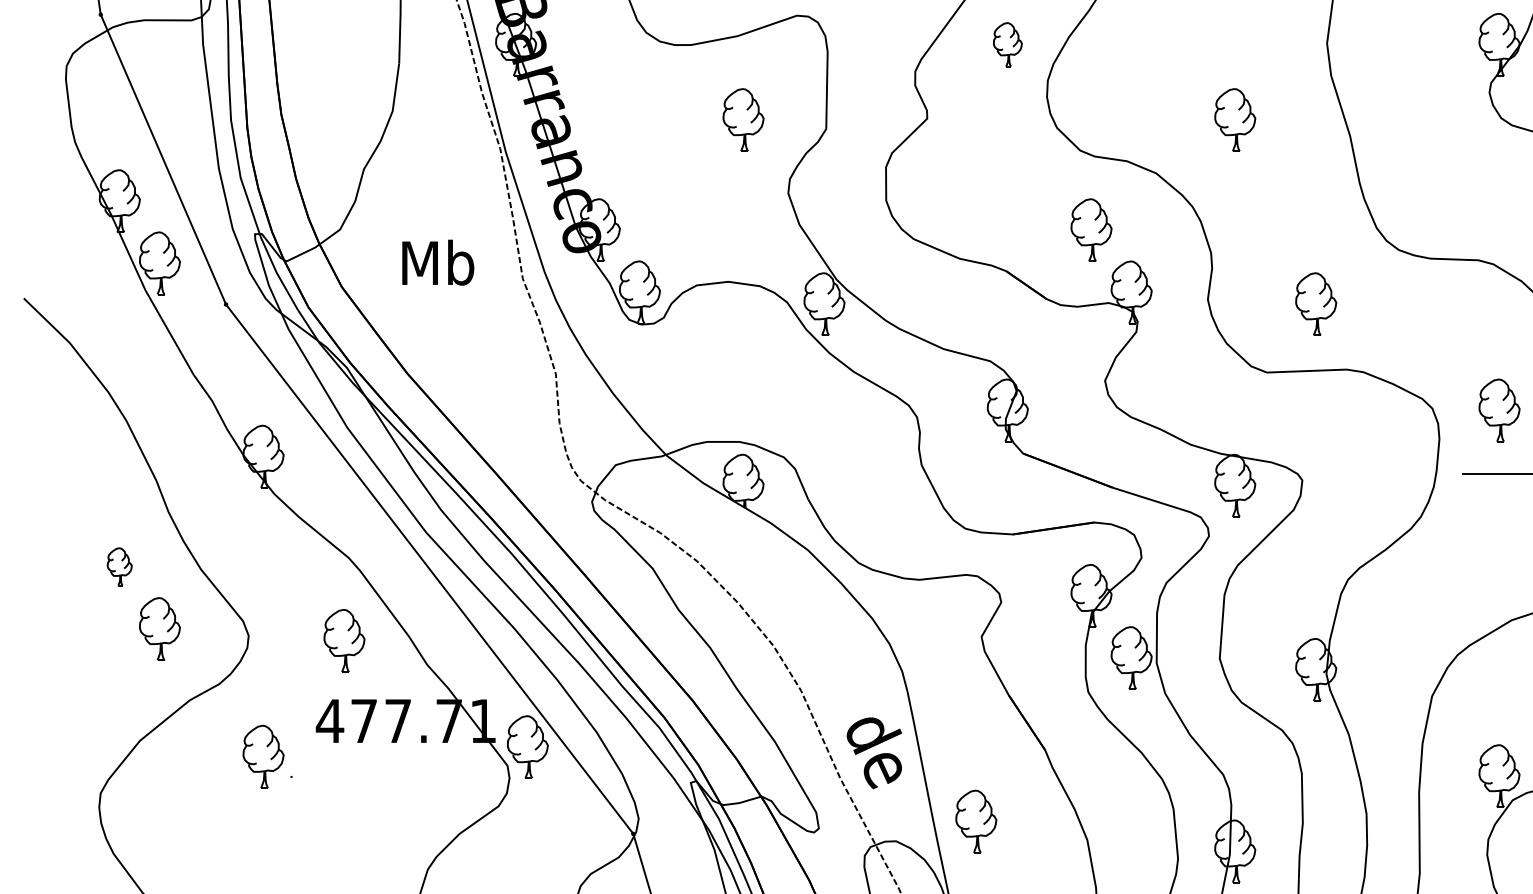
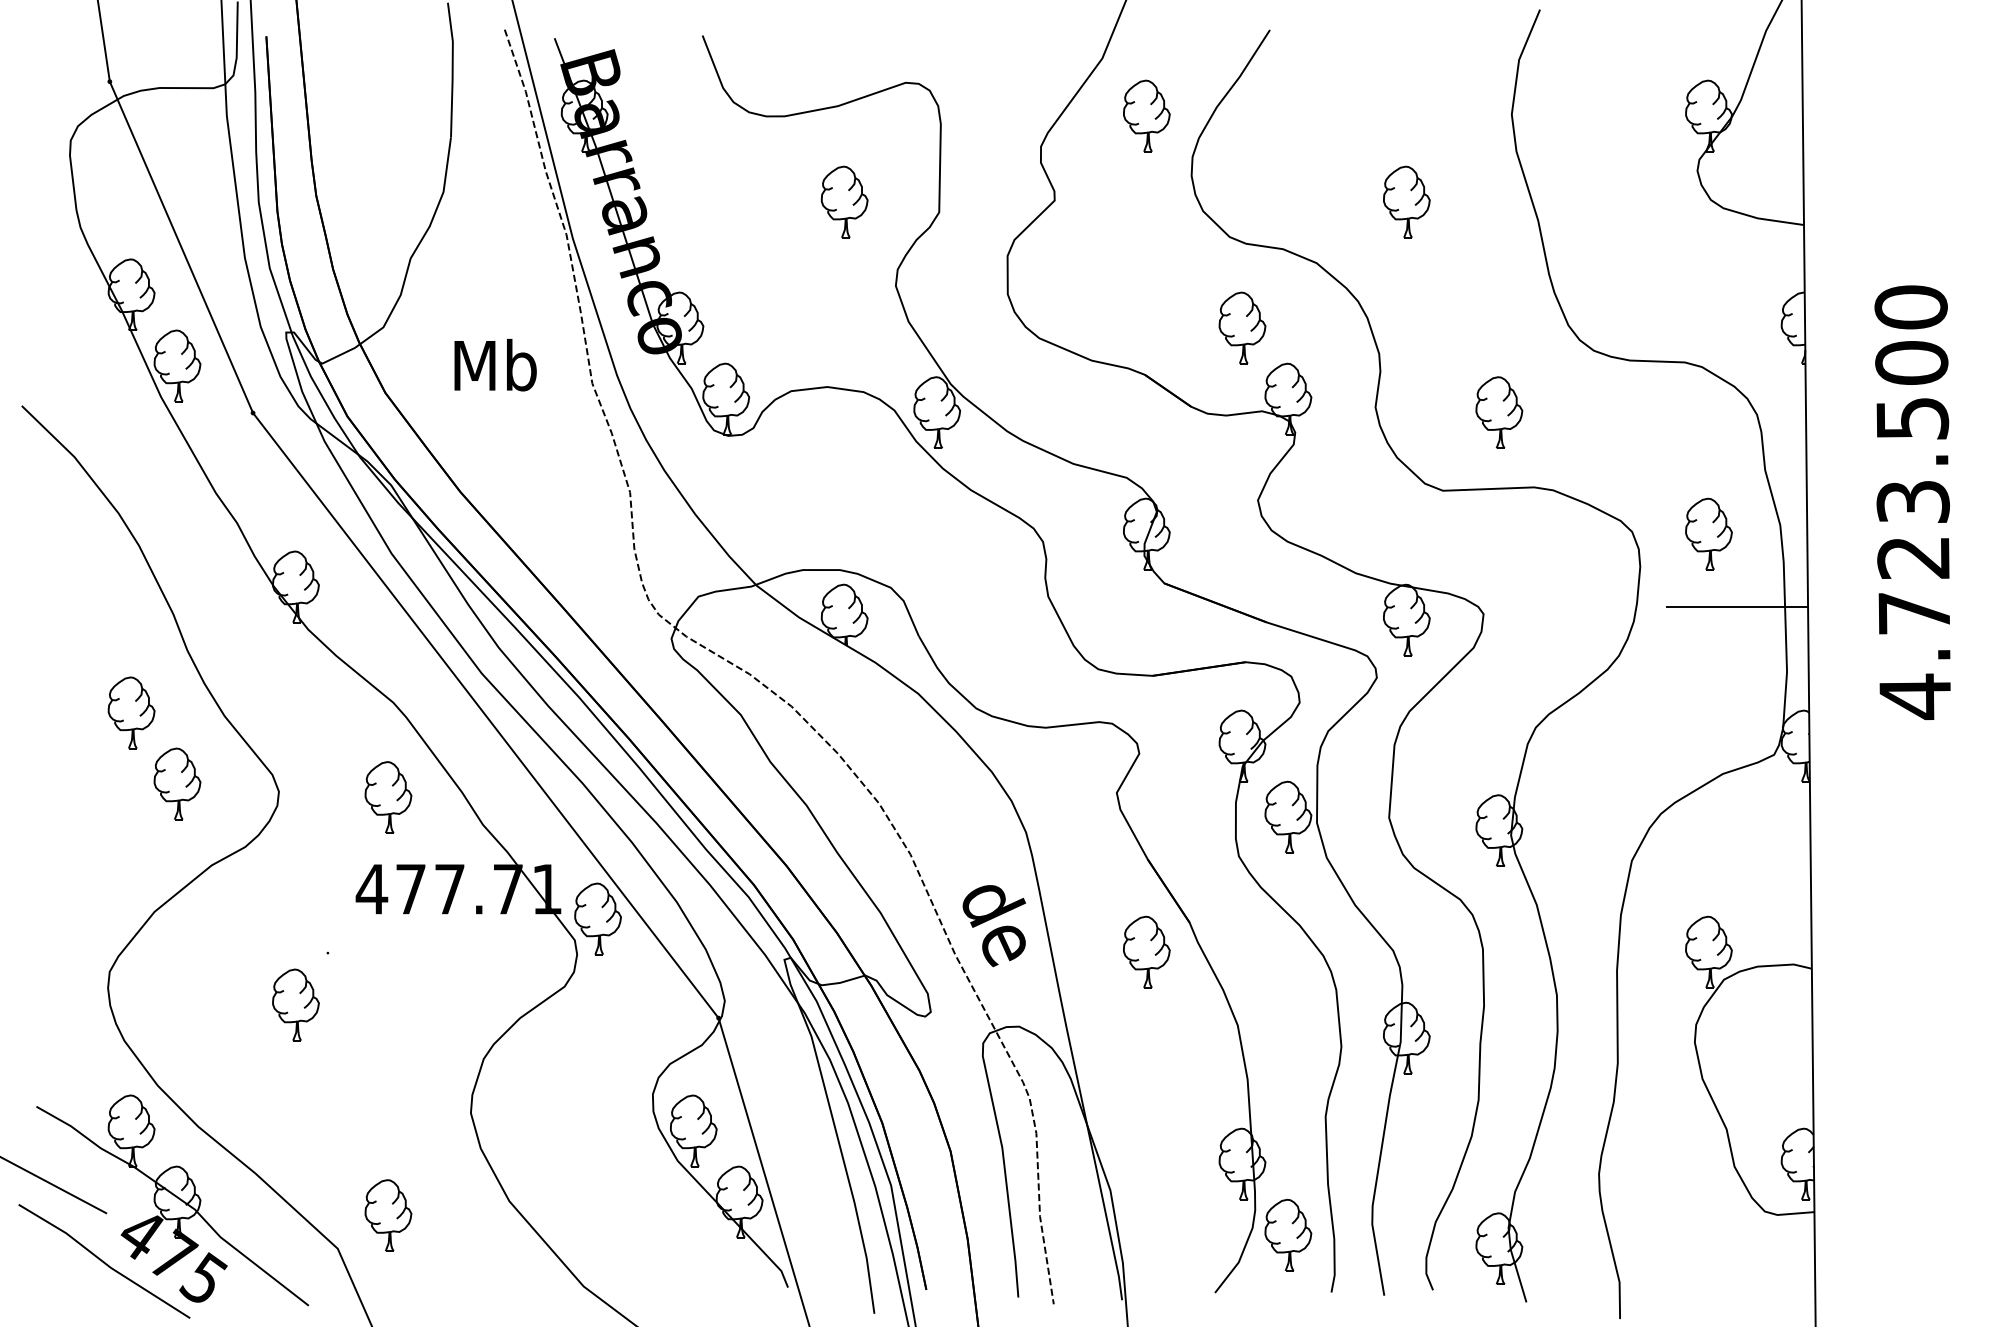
part: (1007, 44) -> (1146, 115), size x1.43
part: (119, 566) -> (131, 712), size x1.67
part: (263, 756) -> (295, 1004), moved
part: (976, 821) -> (1146, 951), moved

